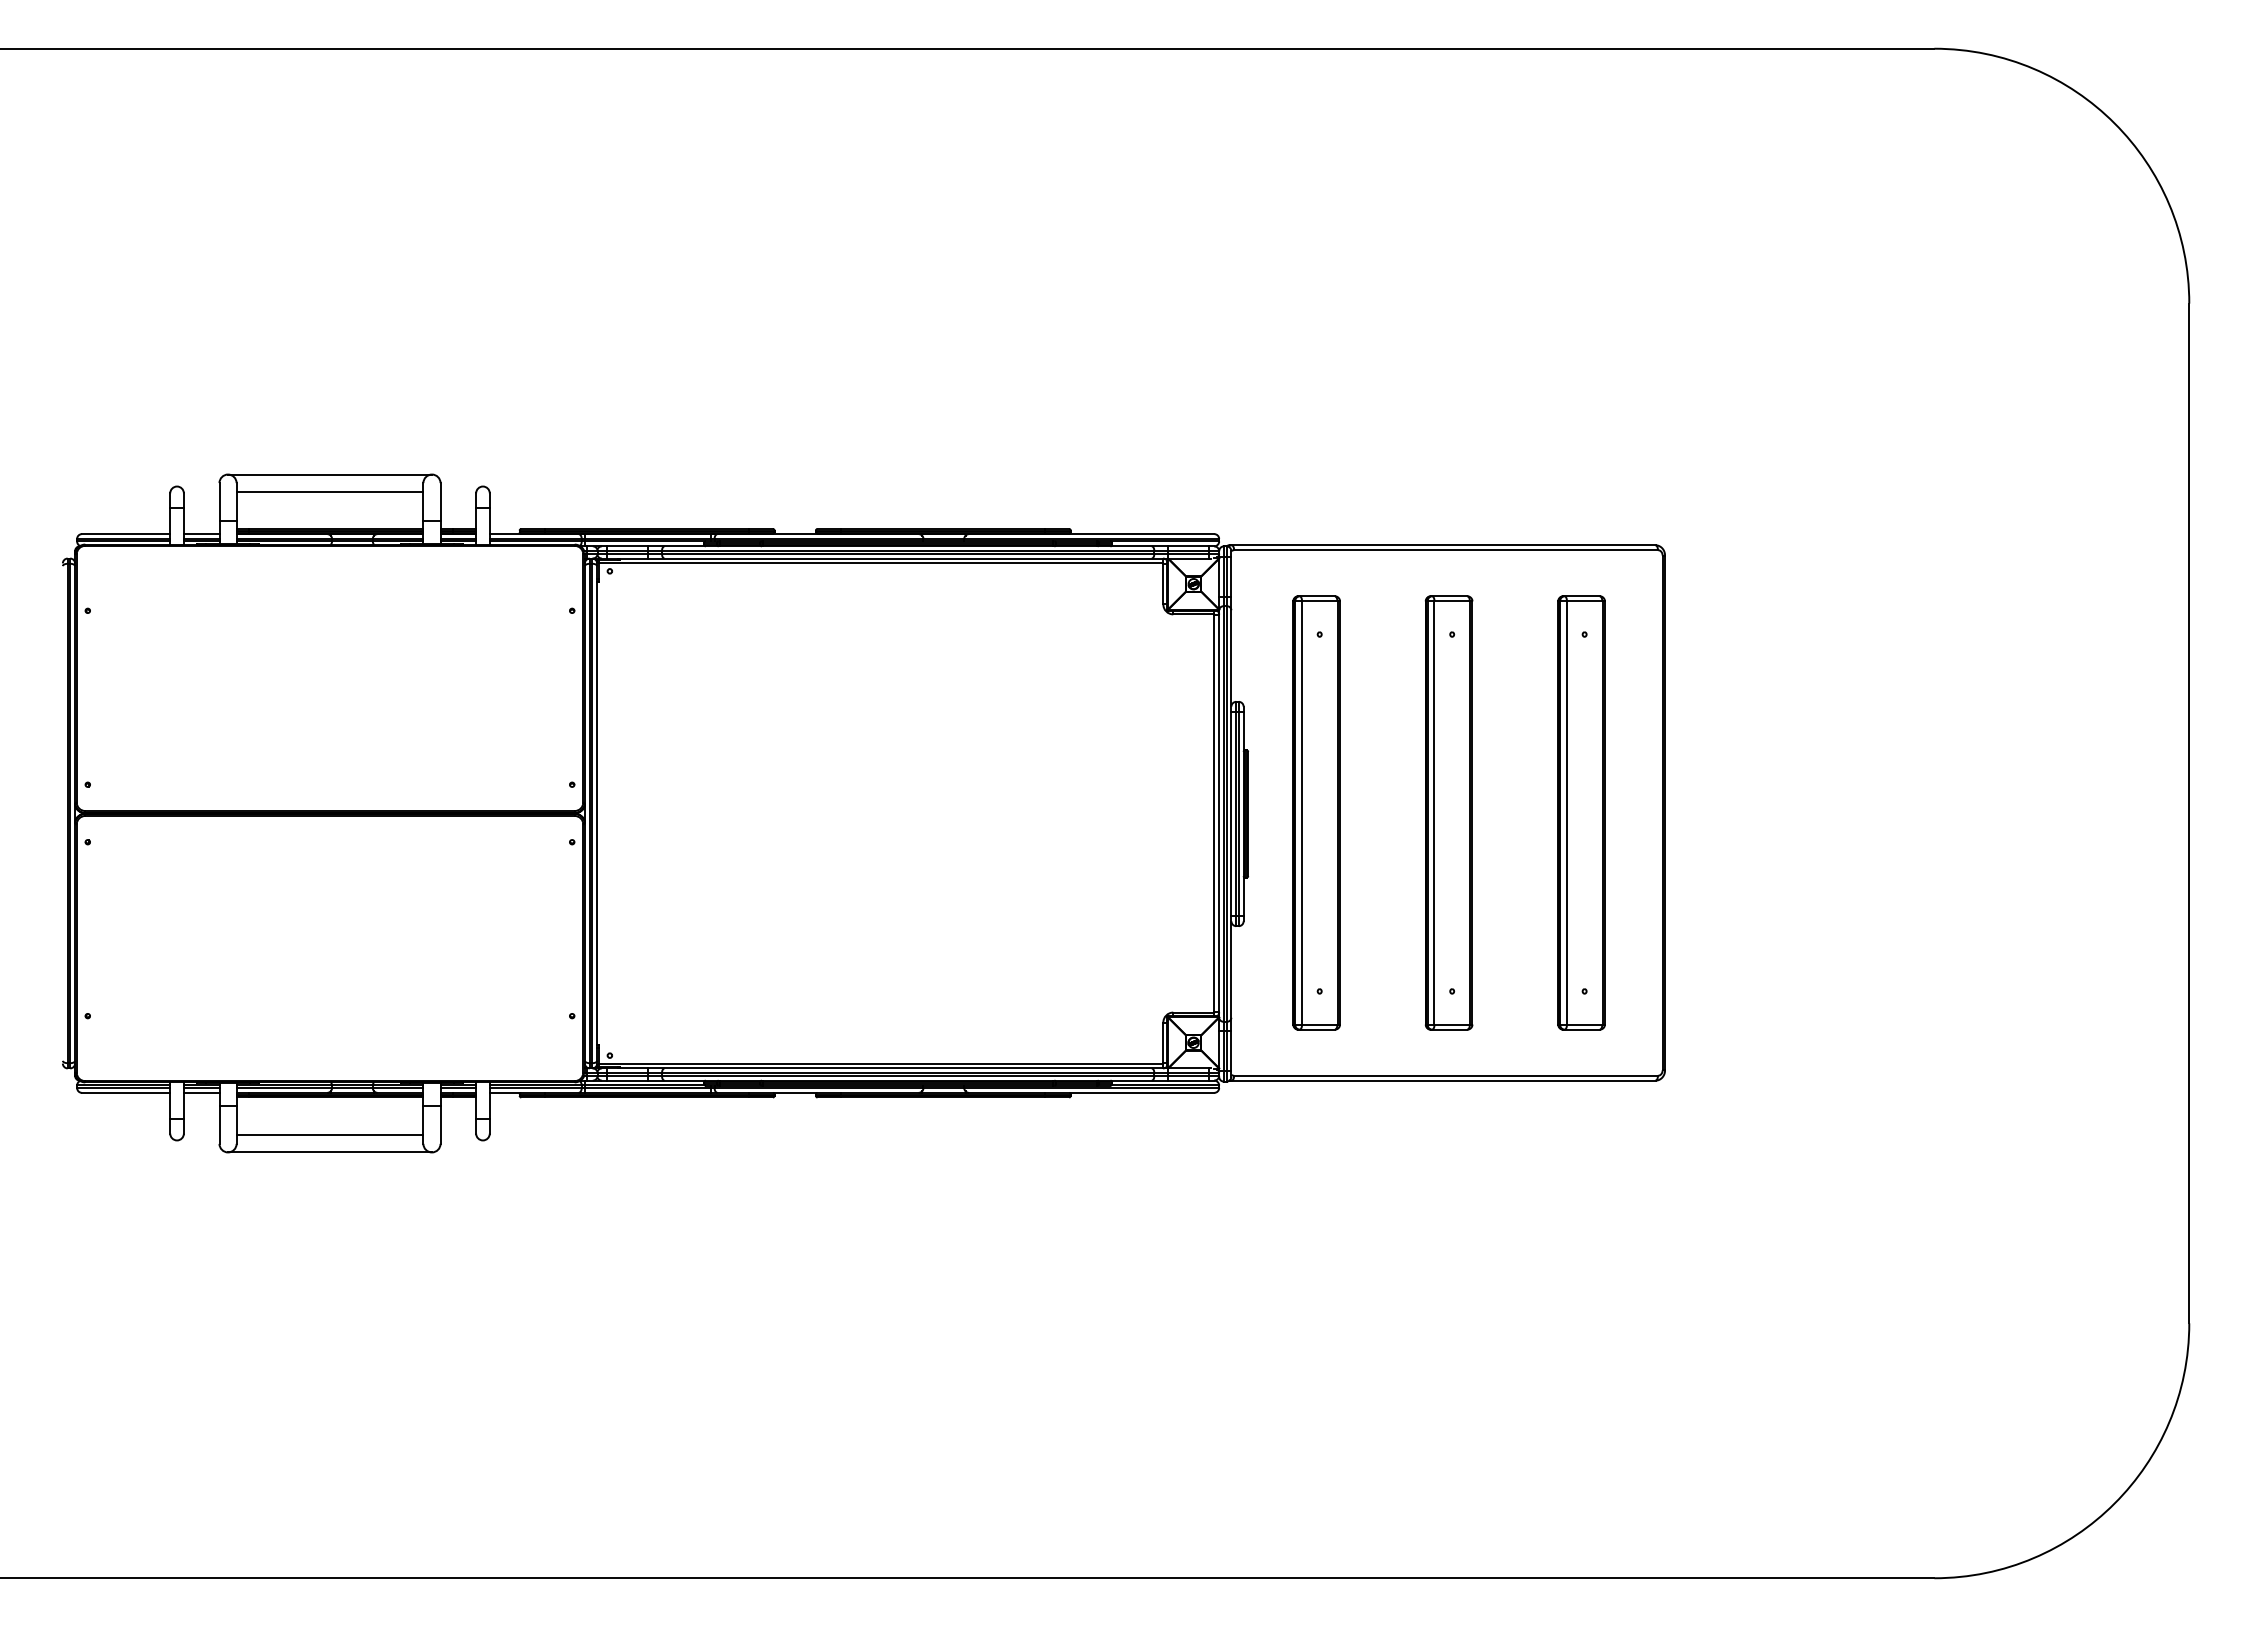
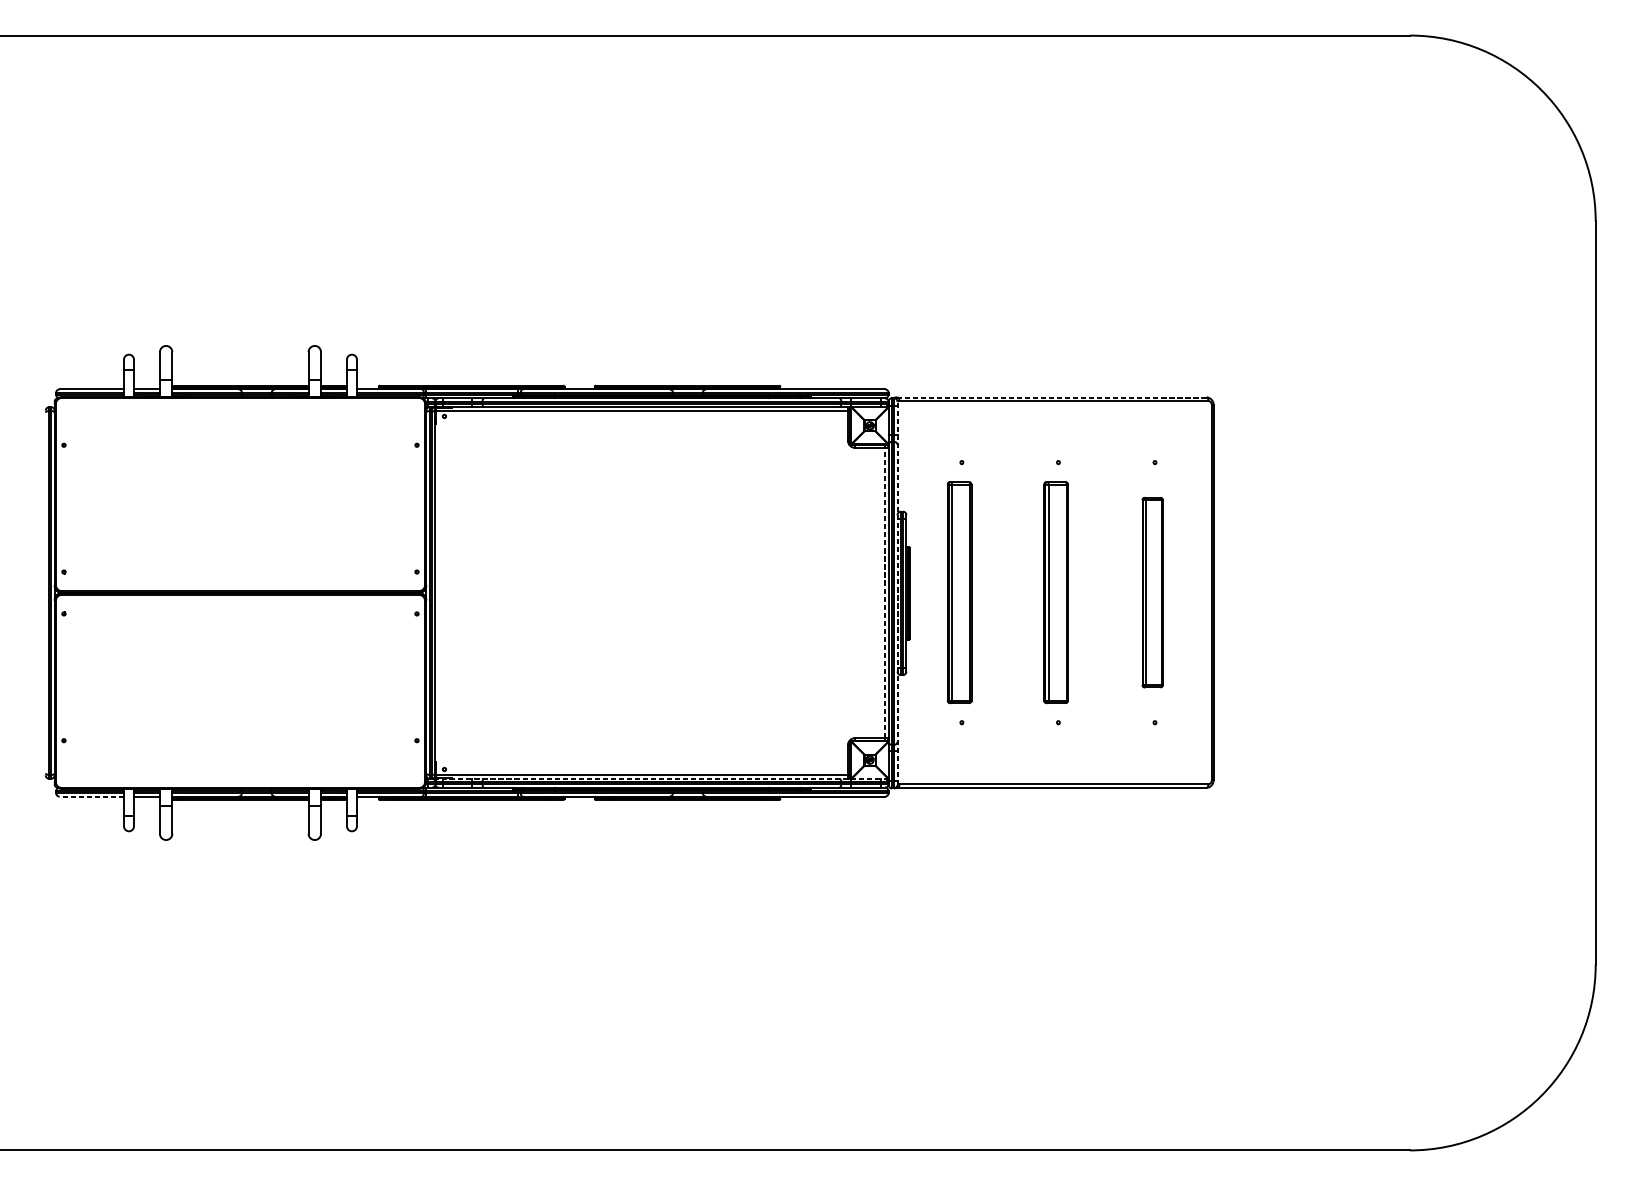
line: (329, 474) -> (240, 345), removed
line: (329, 491) -> (240, 358), removed
line: (1443, 545) -> (1052, 397), solid -> dashed
part: (1316, 812) -> (959, 592), size x0.7
part: (1448, 812) -> (1055, 592), size x0.7
part: (1581, 812) -> (1152, 592), size x0.6
line: (1214, 813) -> (885, 593), solid -> dashed
line: (1231, 814) -> (897, 593), solid -> dashed
line: (898, 1068) -> (654, 778), solid -> dashed
line: (125, 1092) -> (91, 796), solid -> dashed
line: (329, 1135) -> (240, 827), removed
line: (329, 1152) -> (240, 840), removed

